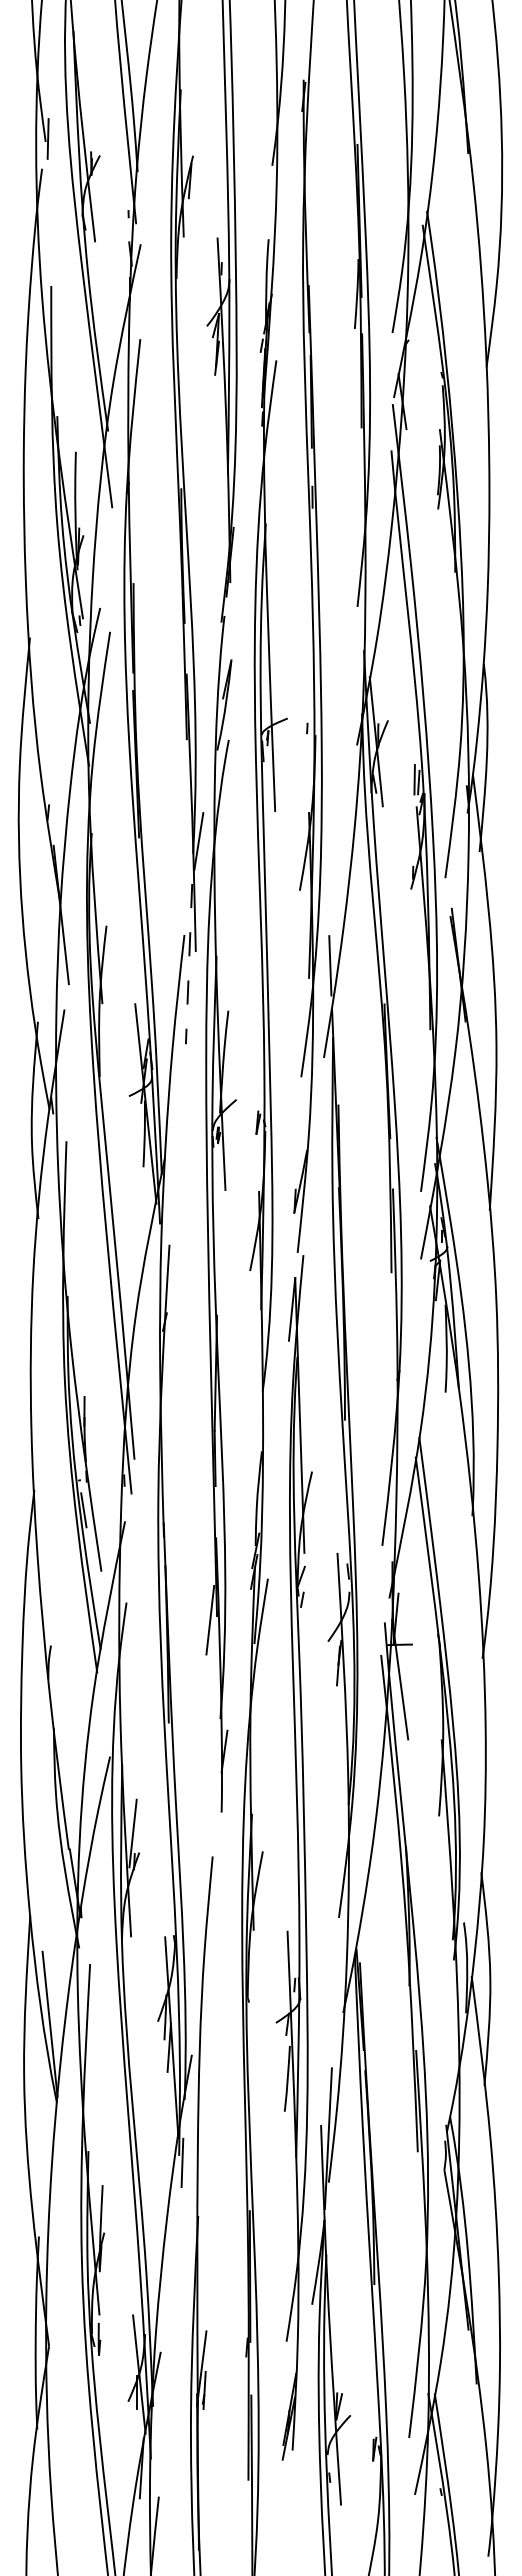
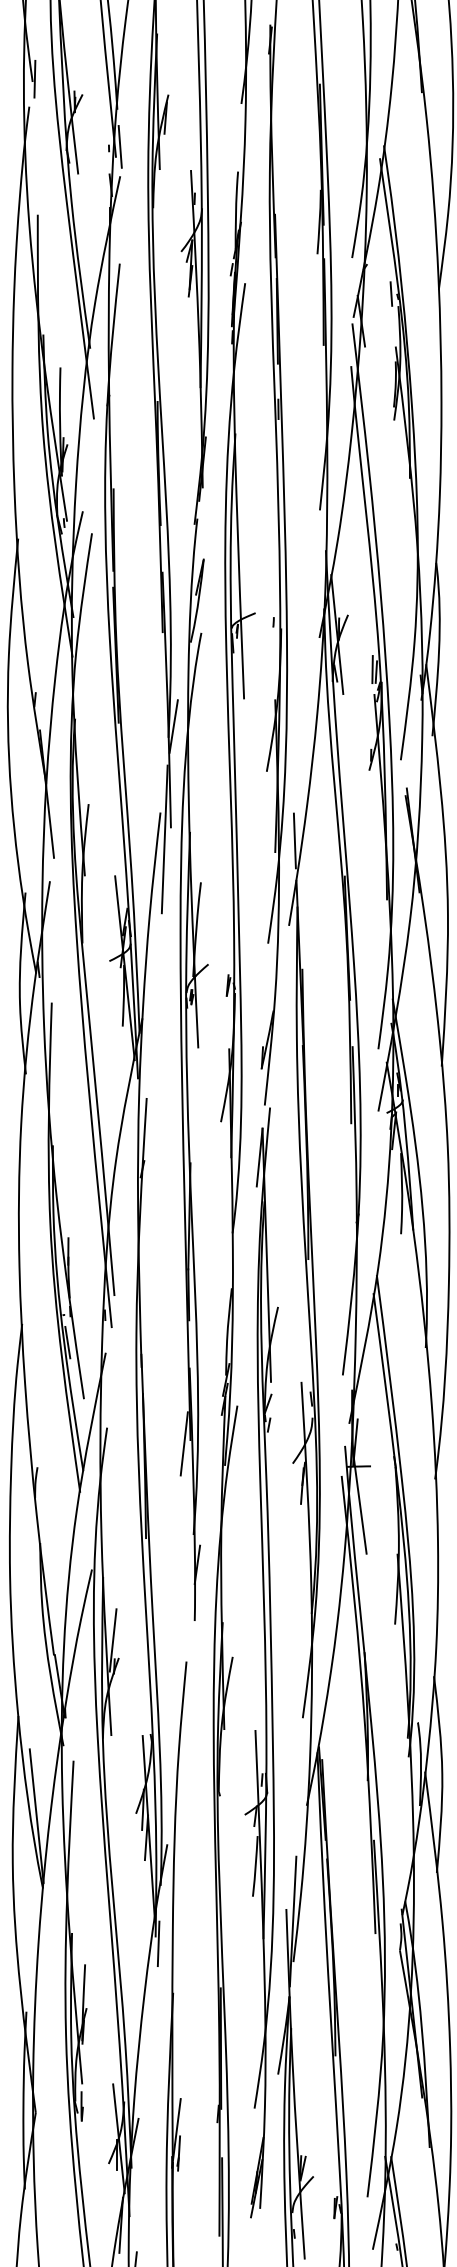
line: (140, 212) -> (119, 146), added
line: (434, 371) -> (390, 293), added
line: (189, 964) -> (165, 839), dashed -> solid

